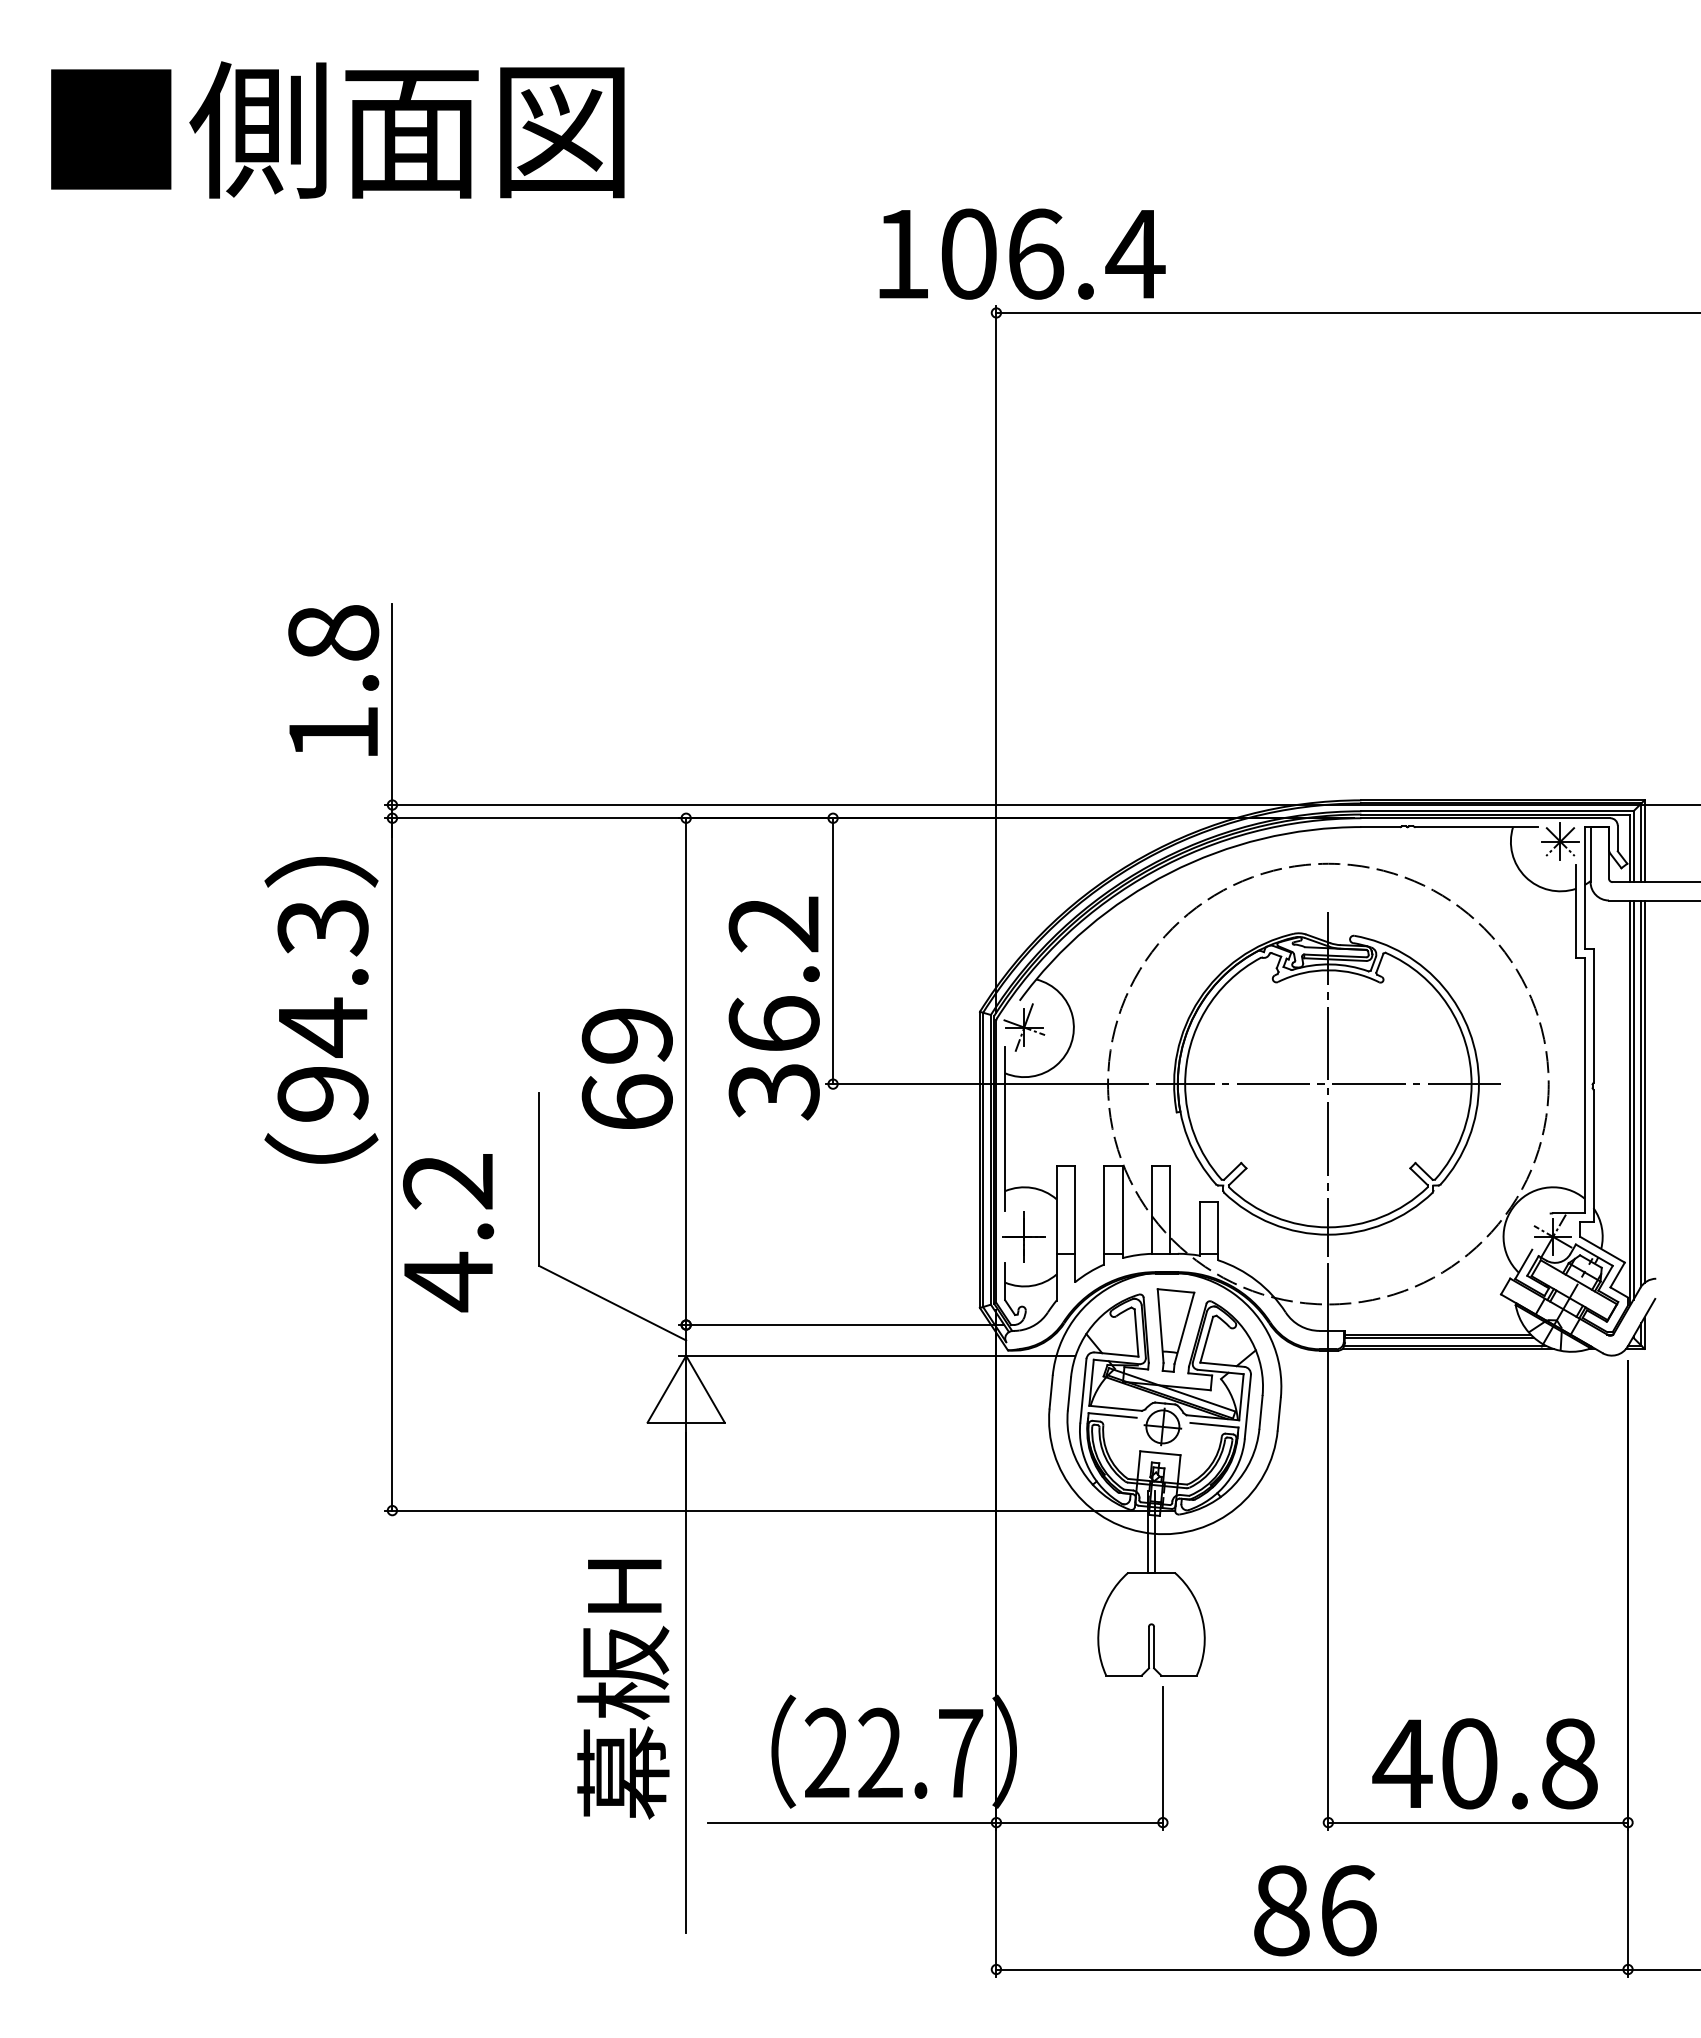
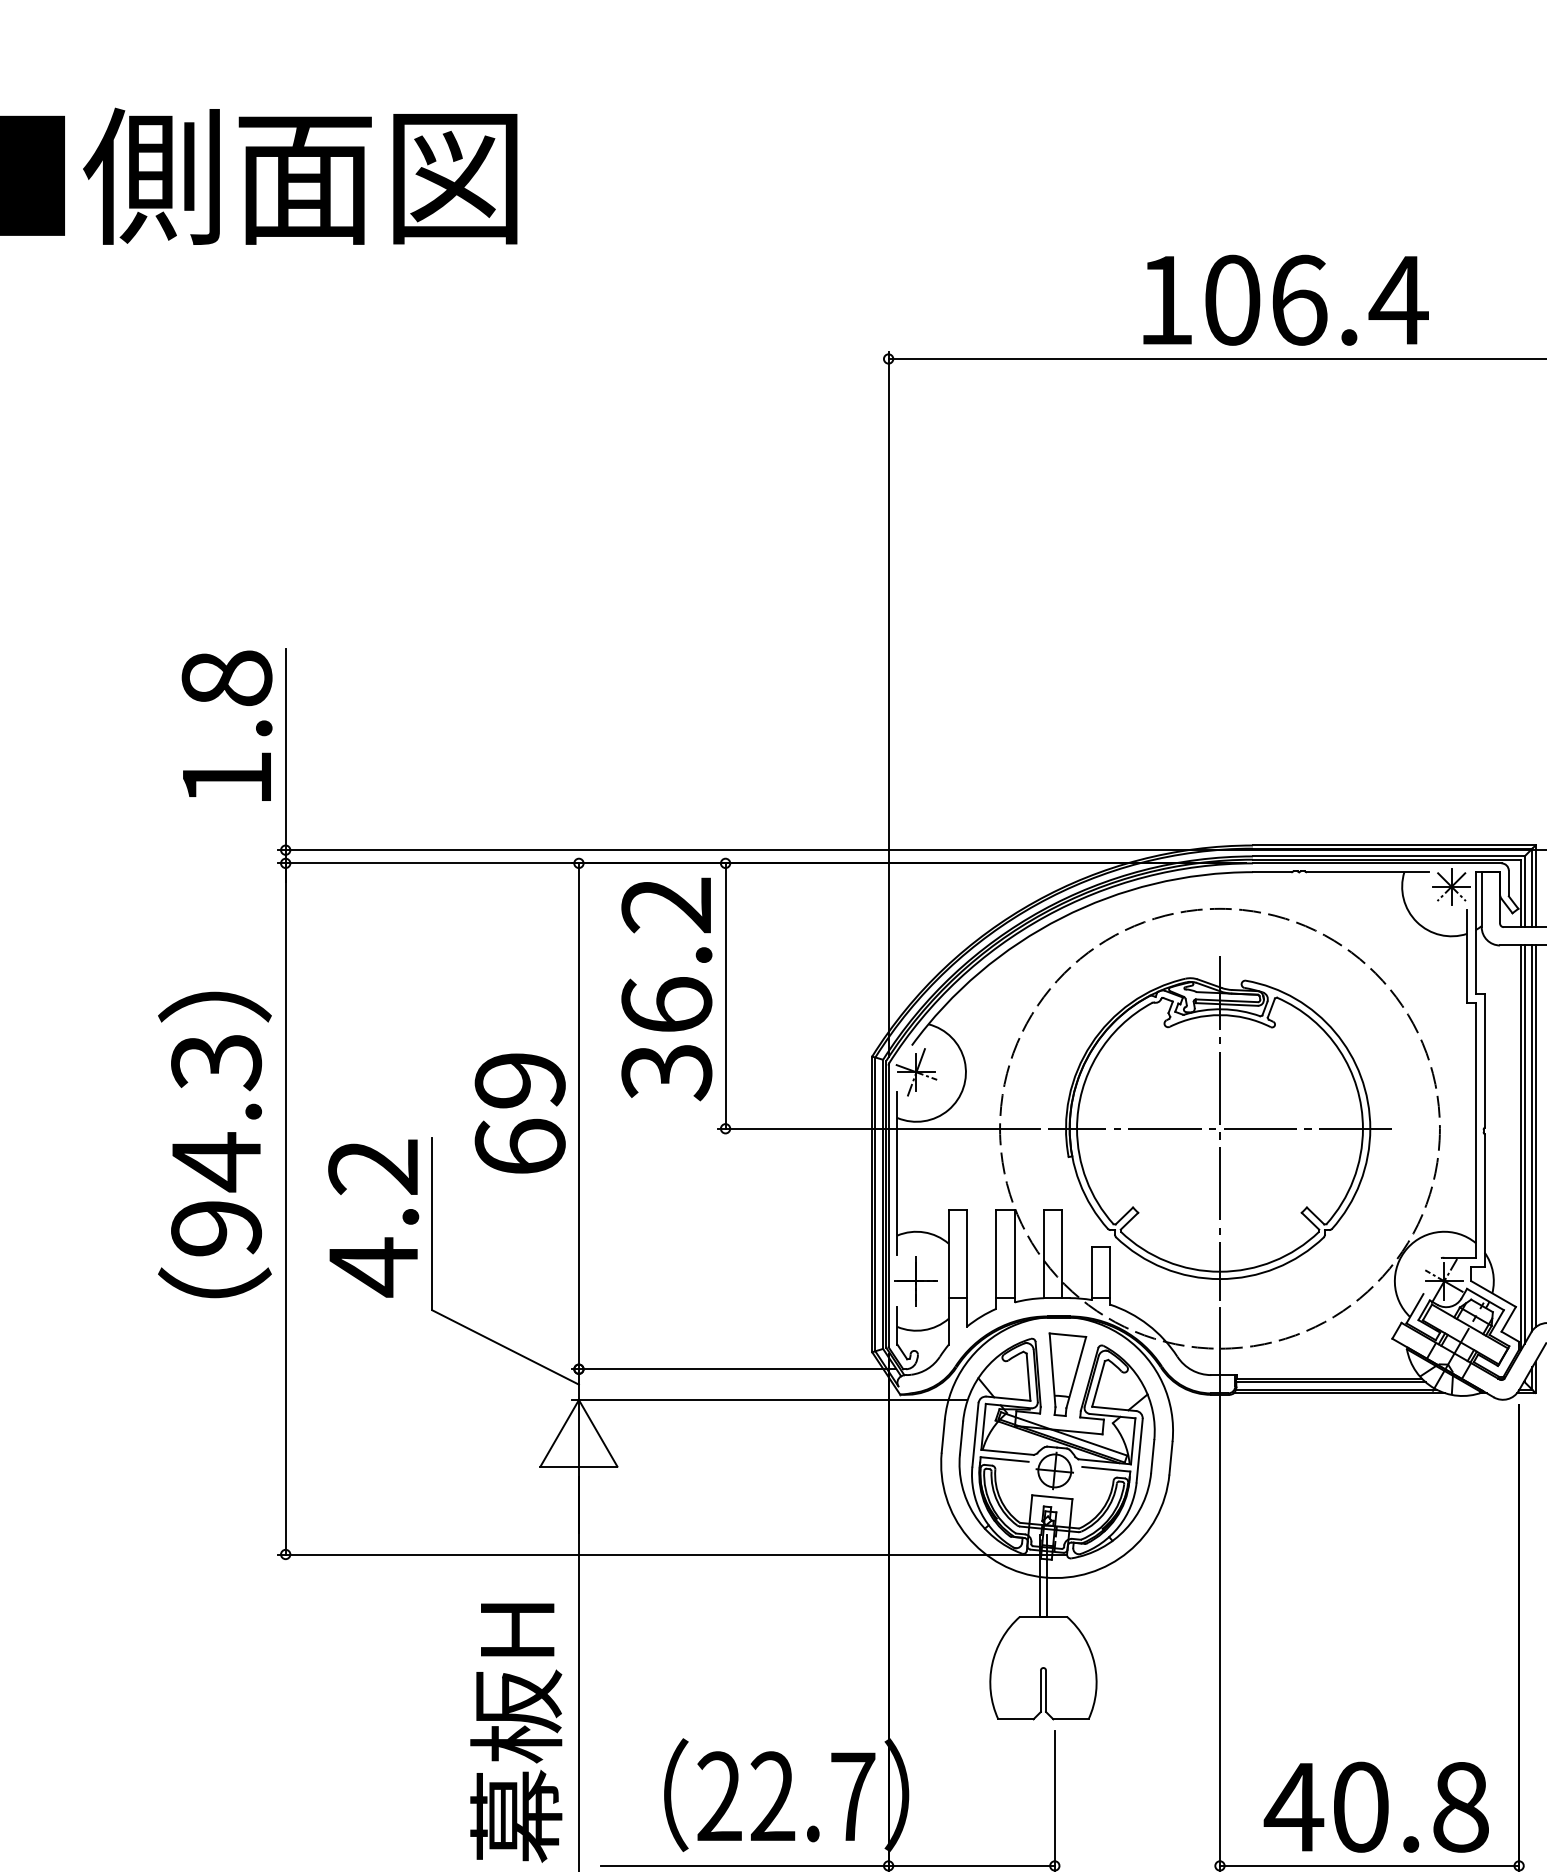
text: (1022, 253) -> (1285, 299), moved
text: (773, 1008) -> (666, 989), moved
text: (321, 1010) -> (214, 1145), moved
text: (448, 1233) -> (373, 1218), moved

